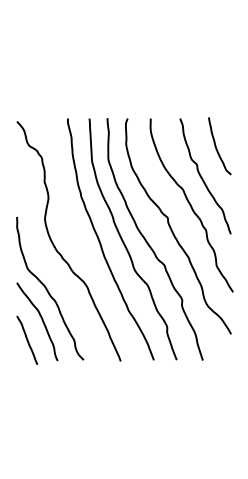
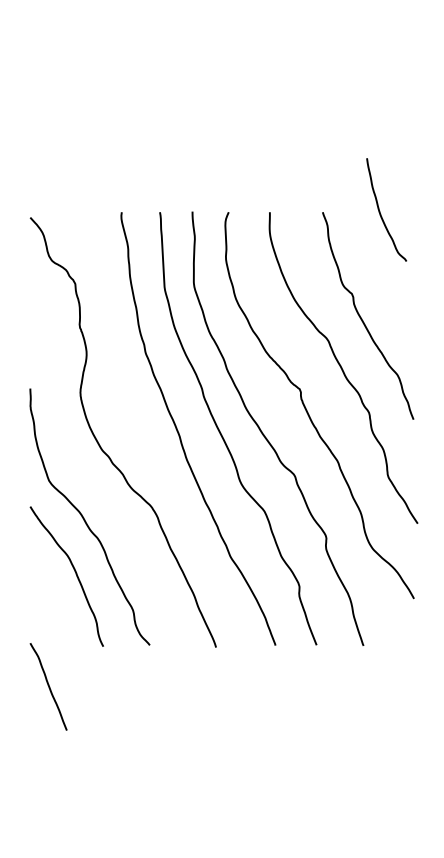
curve: (217, 148) -> (382, 213), moved
curve: (27, 339) -> (49, 685), moved

